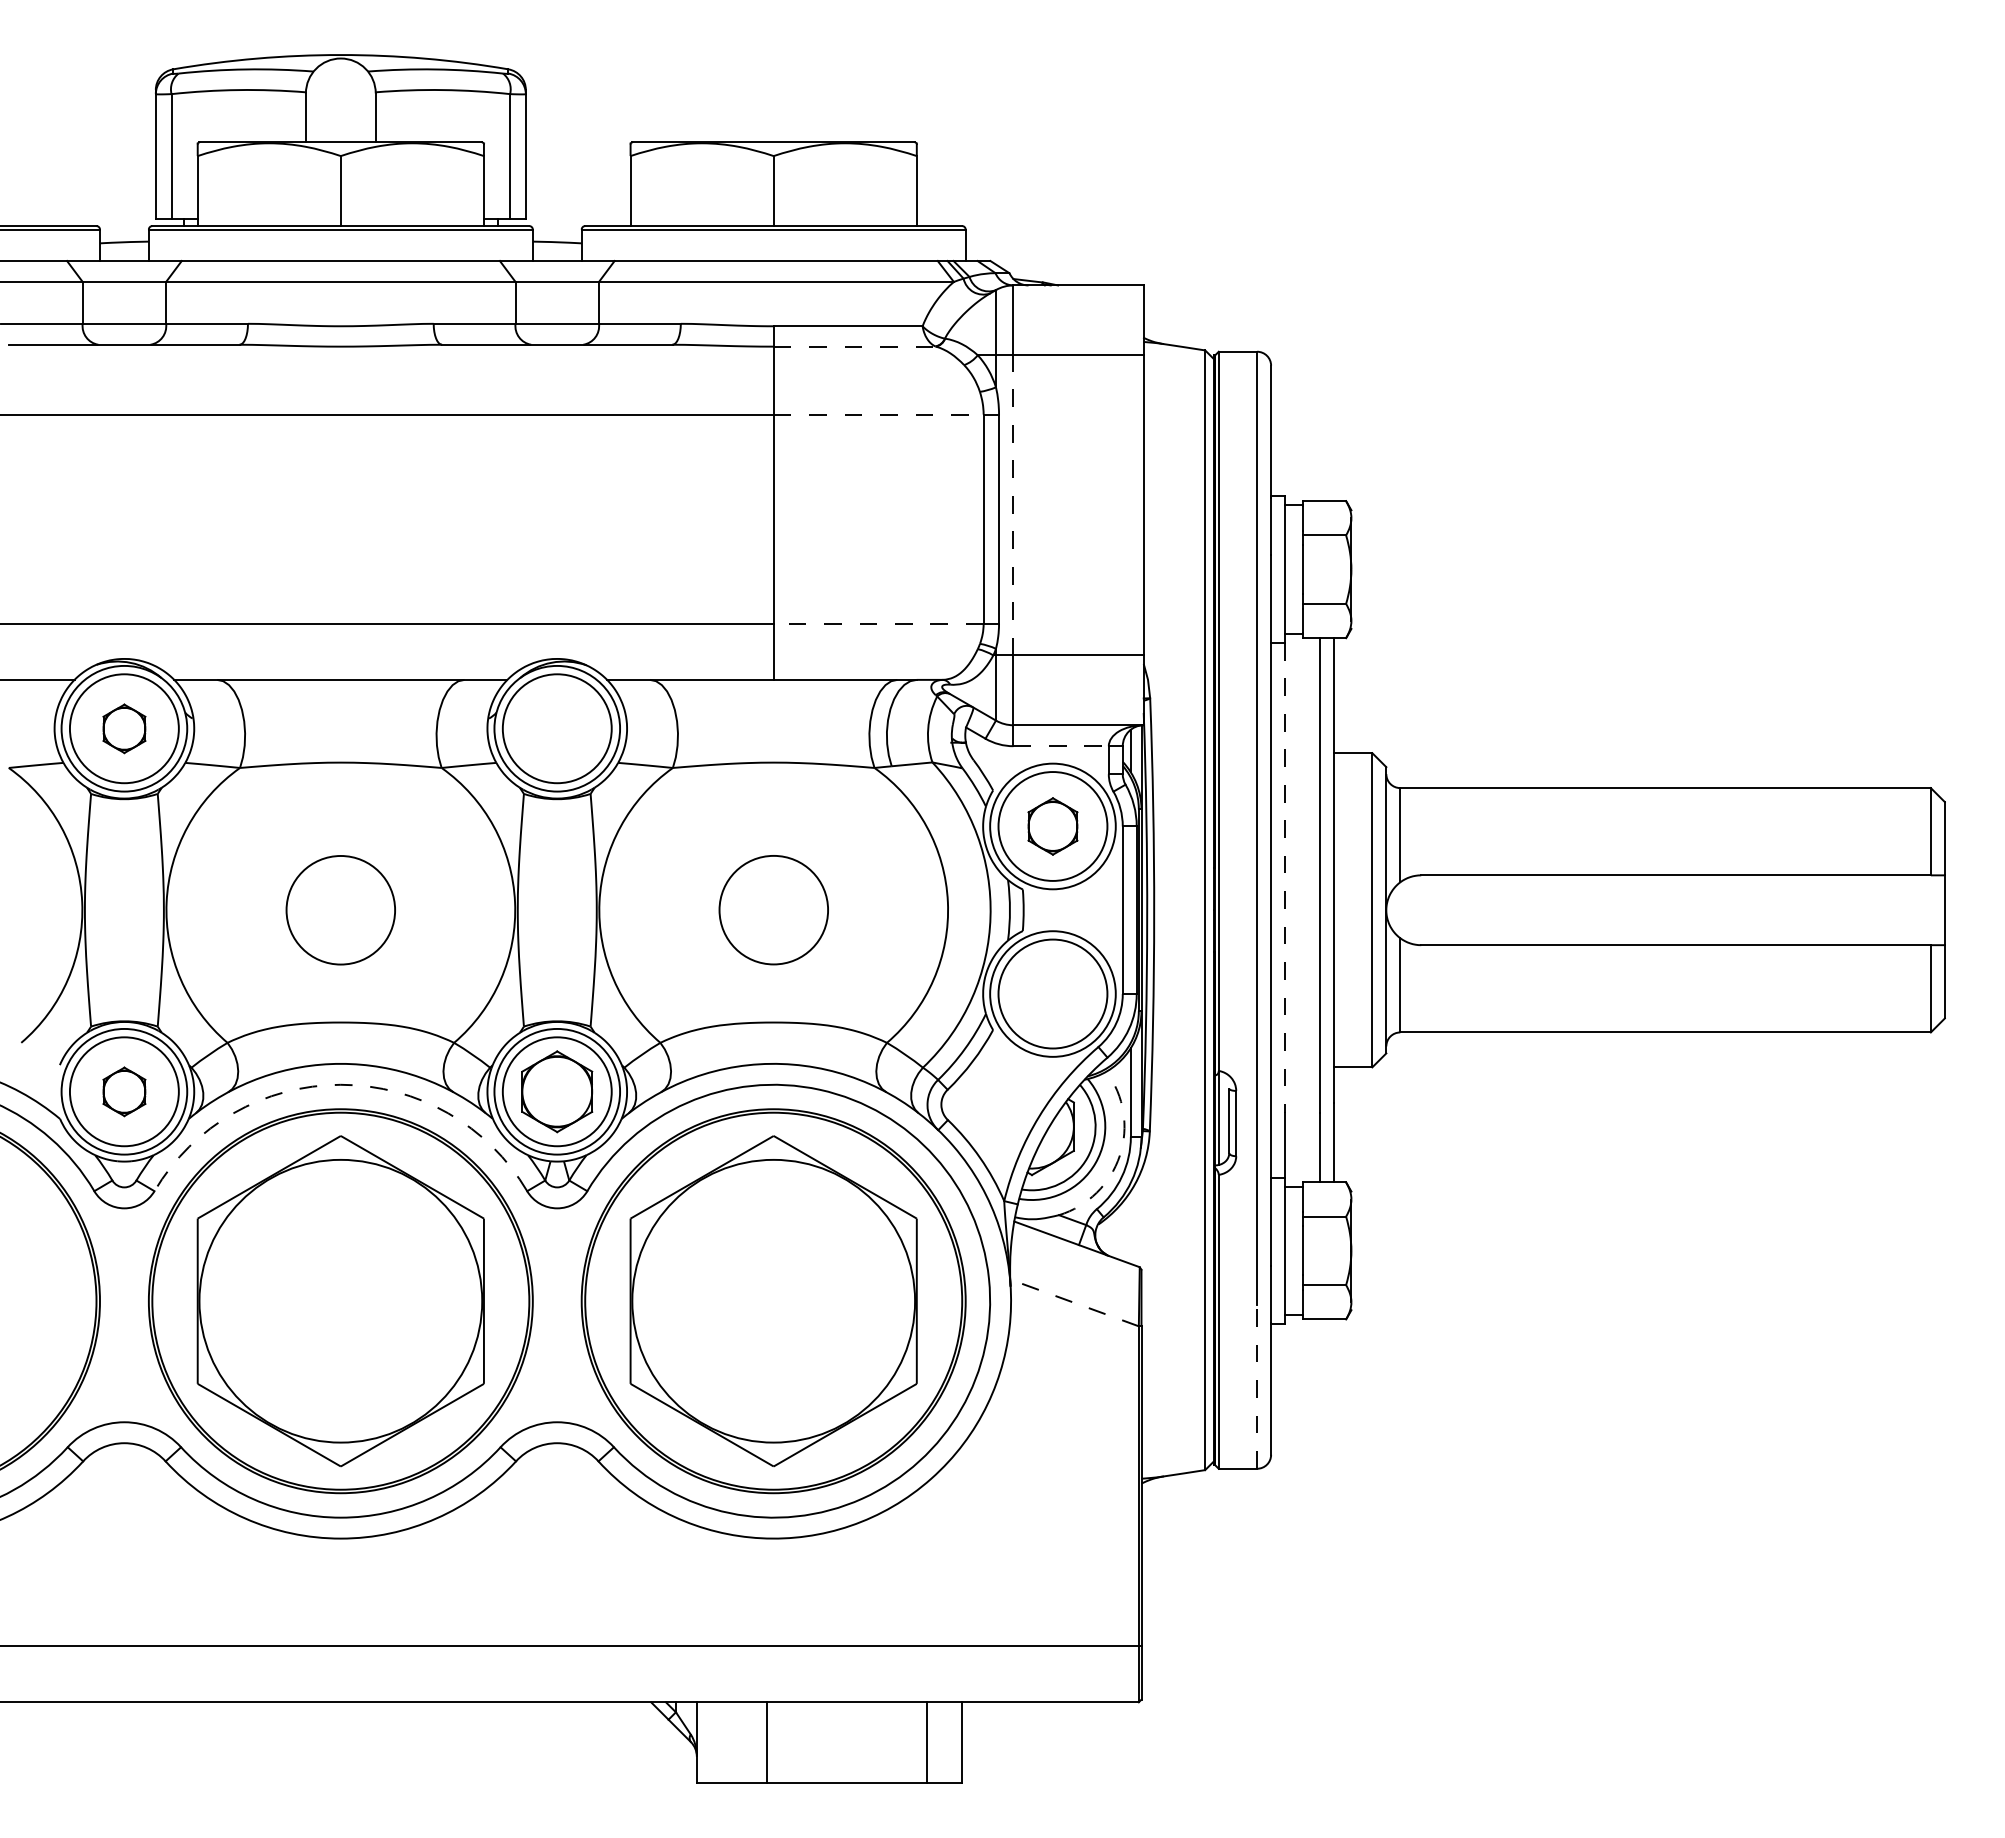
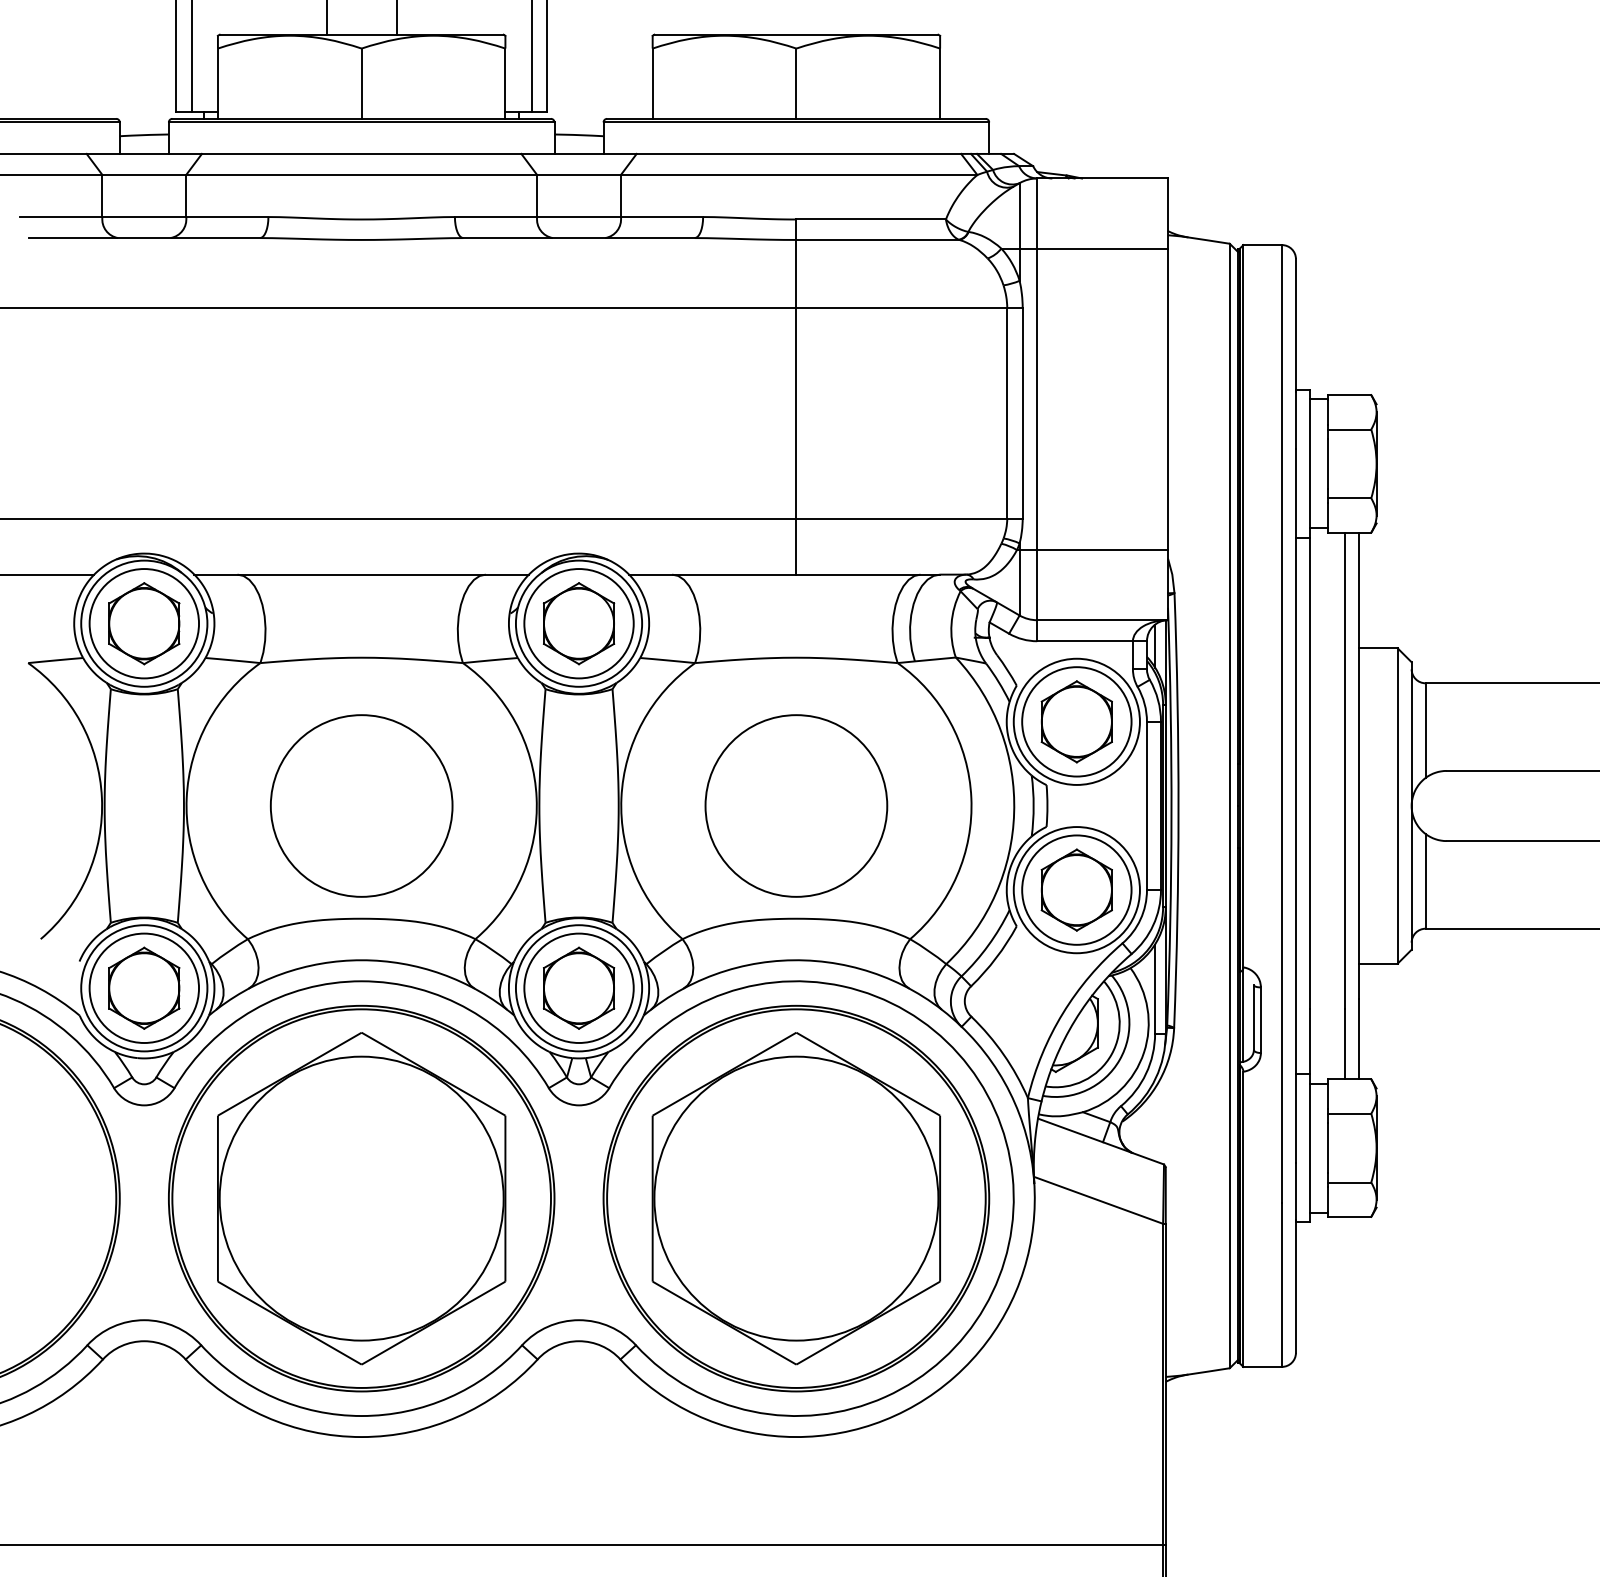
line: (855, 346) -> (878, 239), dashed -> solid
line: (878, 414) -> (901, 308), dashed -> solid
line: (1013, 504) -> (1037, 398), dashed -> solid
line: (878, 624) -> (901, 519), dashed -> solid
part: (124, 728) -> (144, 623), size x1.67
part: (557, 728) -> (579, 623), added
line: (1061, 746) -> (1085, 641), dashed -> solid
part: (1052, 826) -> (1076, 721), size x1.43
line: (1285, 877) -> (1310, 773), dashed -> solid
circle: (340, 909) -> (361, 805), size x1.67
circle: (773, 909) -> (796, 805), size x1.67
part: (1052, 993) -> (1076, 889), added
arc: (340, 1084) -> (361, 980), dashed -> solid
part: (124, 1091) -> (144, 988), size x1.67
arc: (1119, 1155) -> (1143, 1052), dashed -> solid
line: (1074, 1302) -> (1098, 1199), dashed -> solid
line: (1257, 1387) -> (1282, 1285), dashed -> solid

